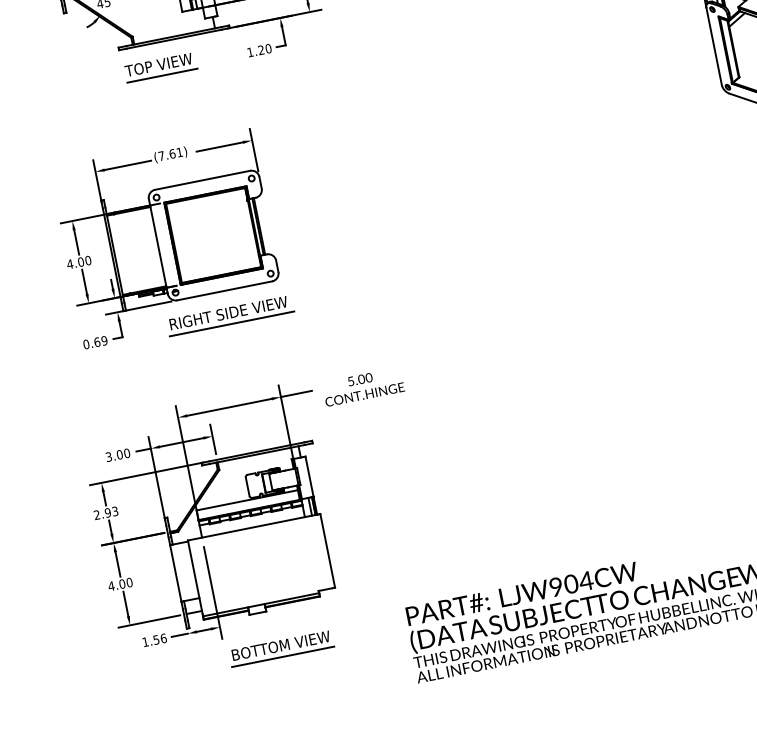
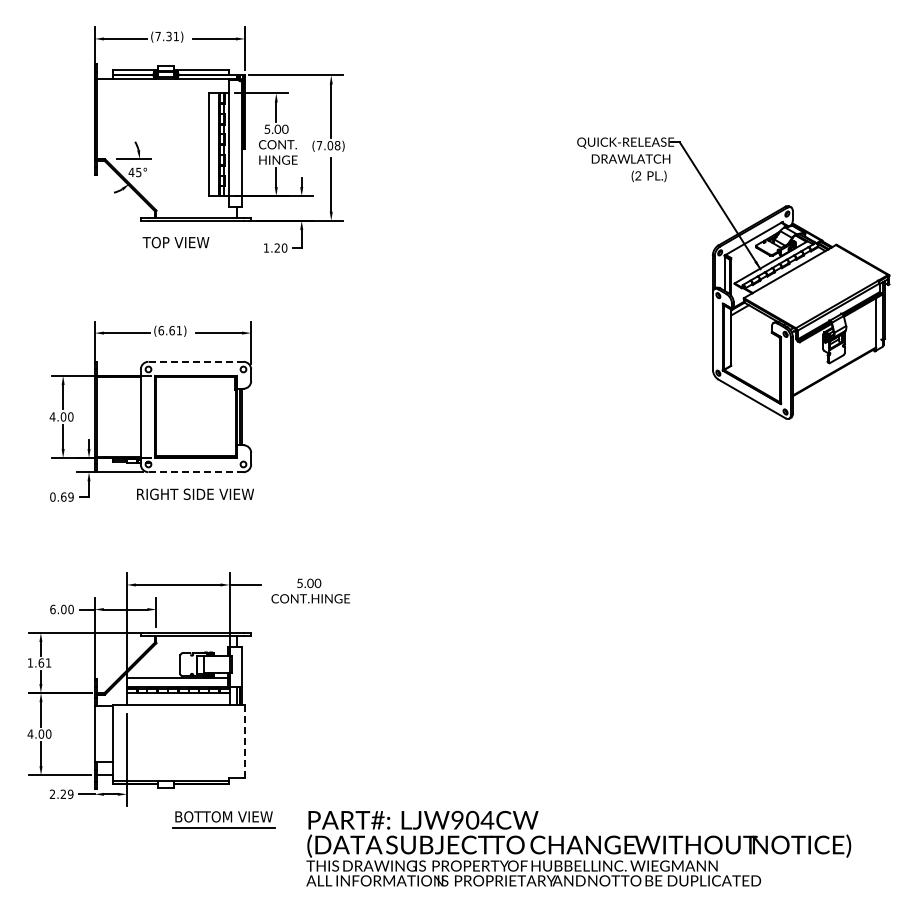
line: (162, 75) -> (177, 253), removed
text: (161, 155) -> (161, 330), (7.61) -> (6.61)
line: (202, 180) -> (195, 361), solid -> dashed
line: (225, 291) -> (196, 472), solid -> dashed
line: (231, 324) -> (196, 505), removed
text: (108, 457) -> (52, 609), 3.00 -> 6.00
text: (106, 512) -> (39, 662), 2.93 -> 1.61
line: (328, 550) -> (245, 741), solid -> dashed
text: (154, 640) -> (61, 794), 1.56 -> 2.29
part: (281, 648) -> (223, 819), moved

